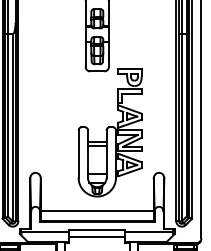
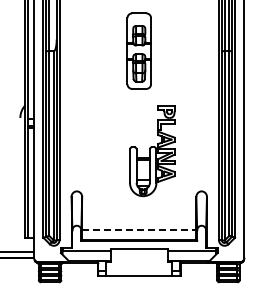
part: (110, 133) -> (152, 151), size x0.7
line: (97, 211) -> (139, 230), solid -> dashed
line: (96, 236) -> (138, 255), removed

